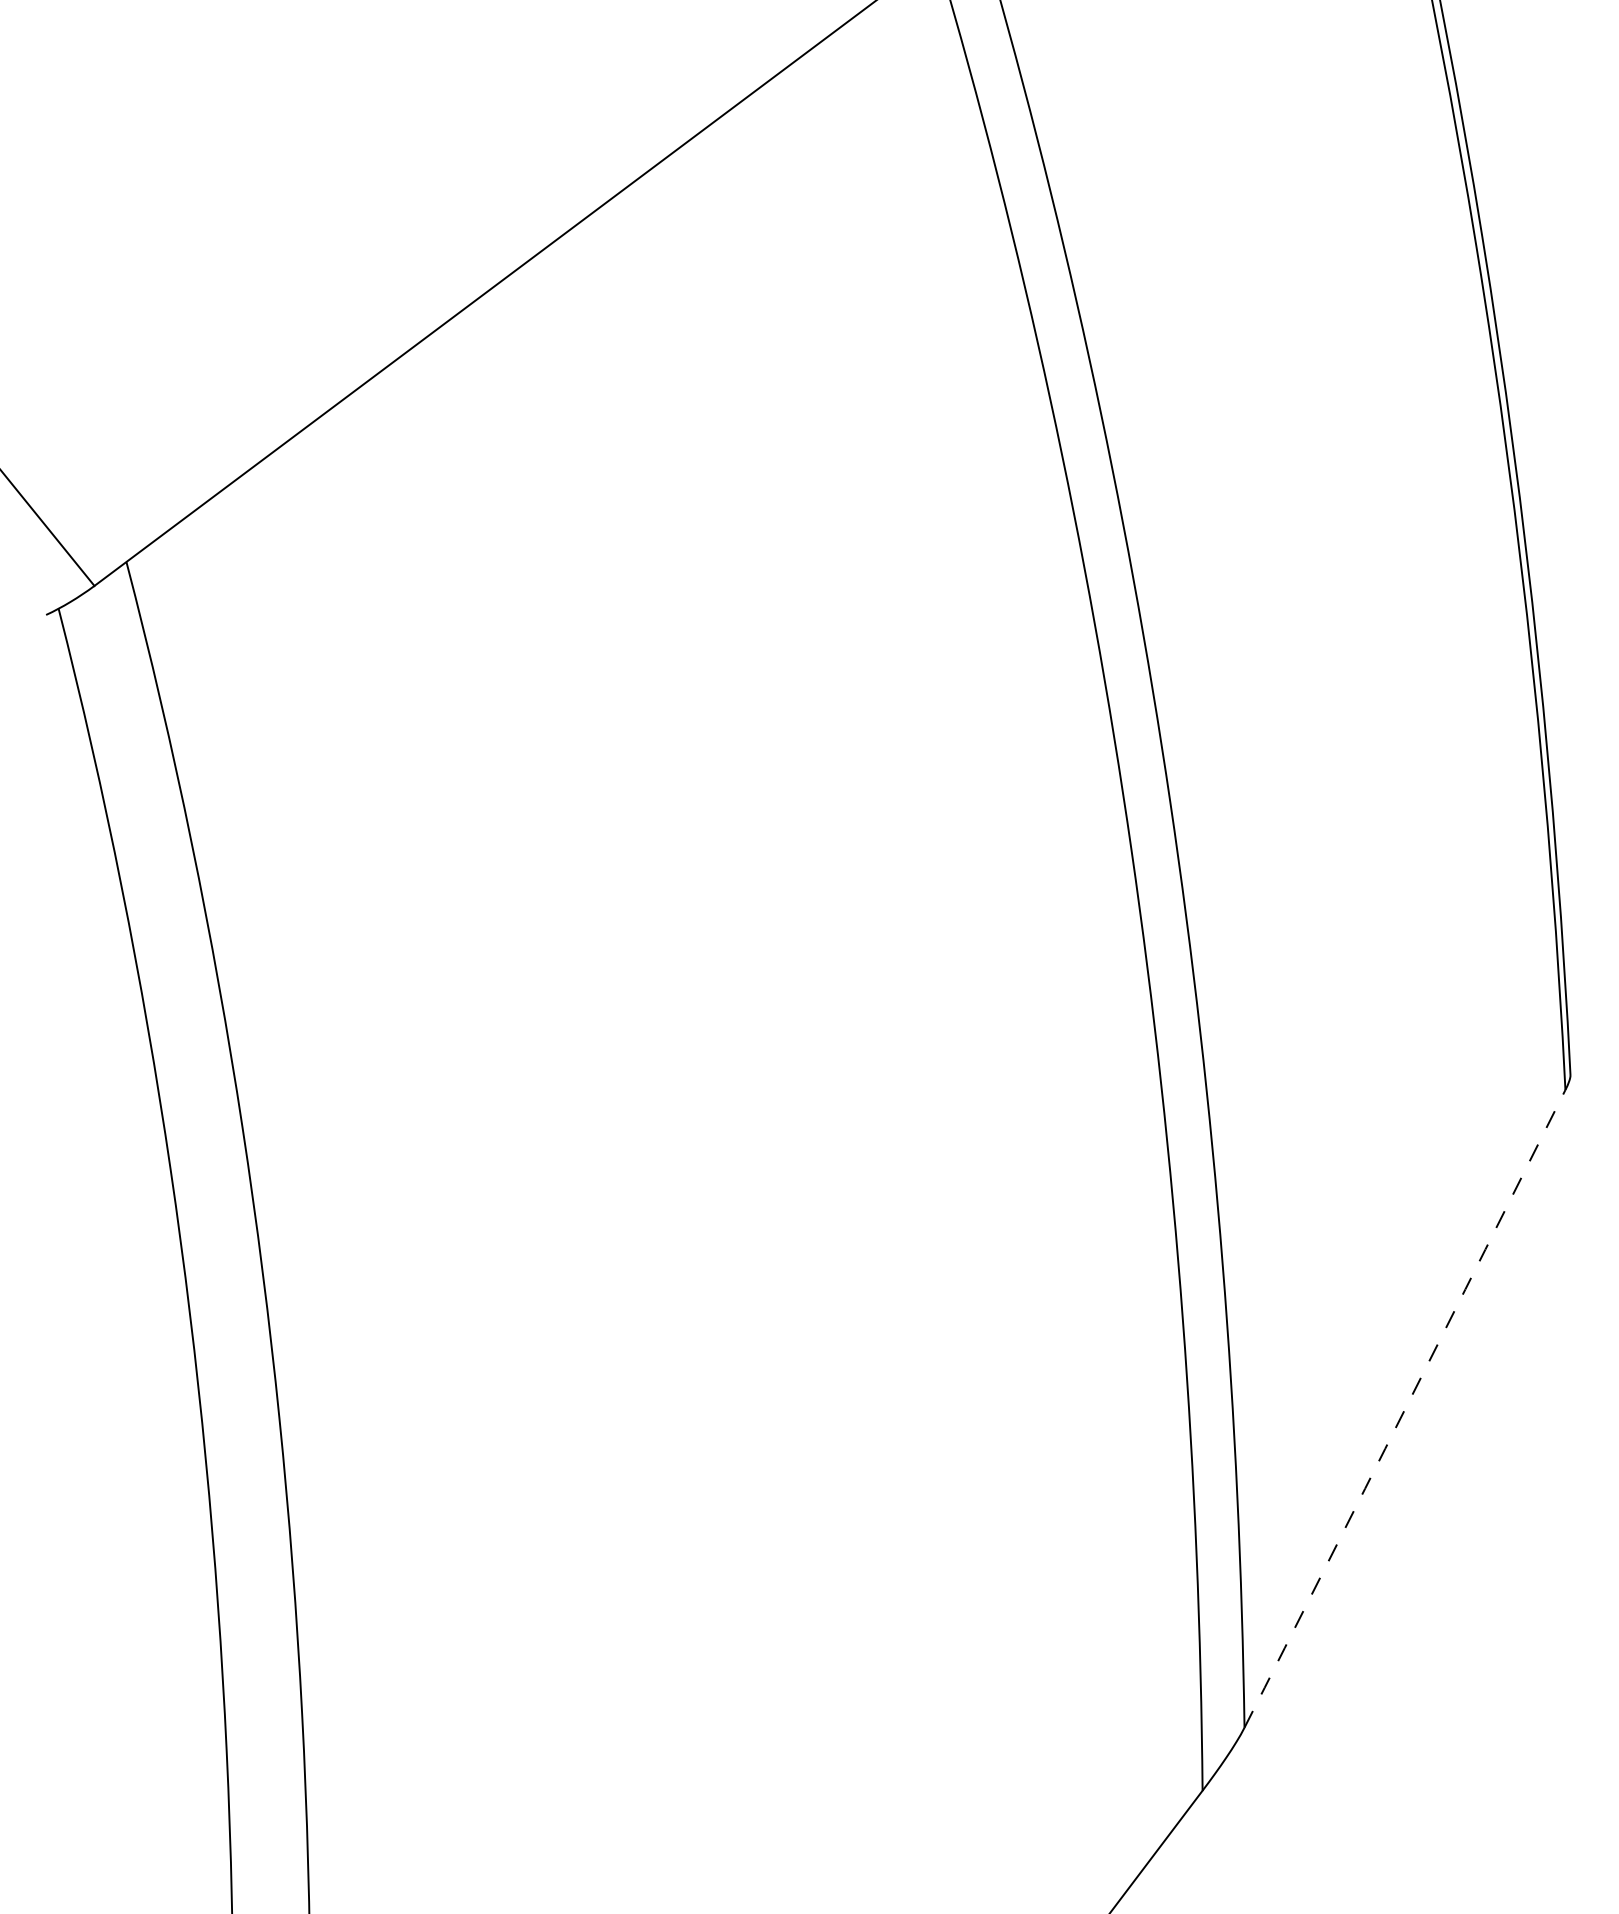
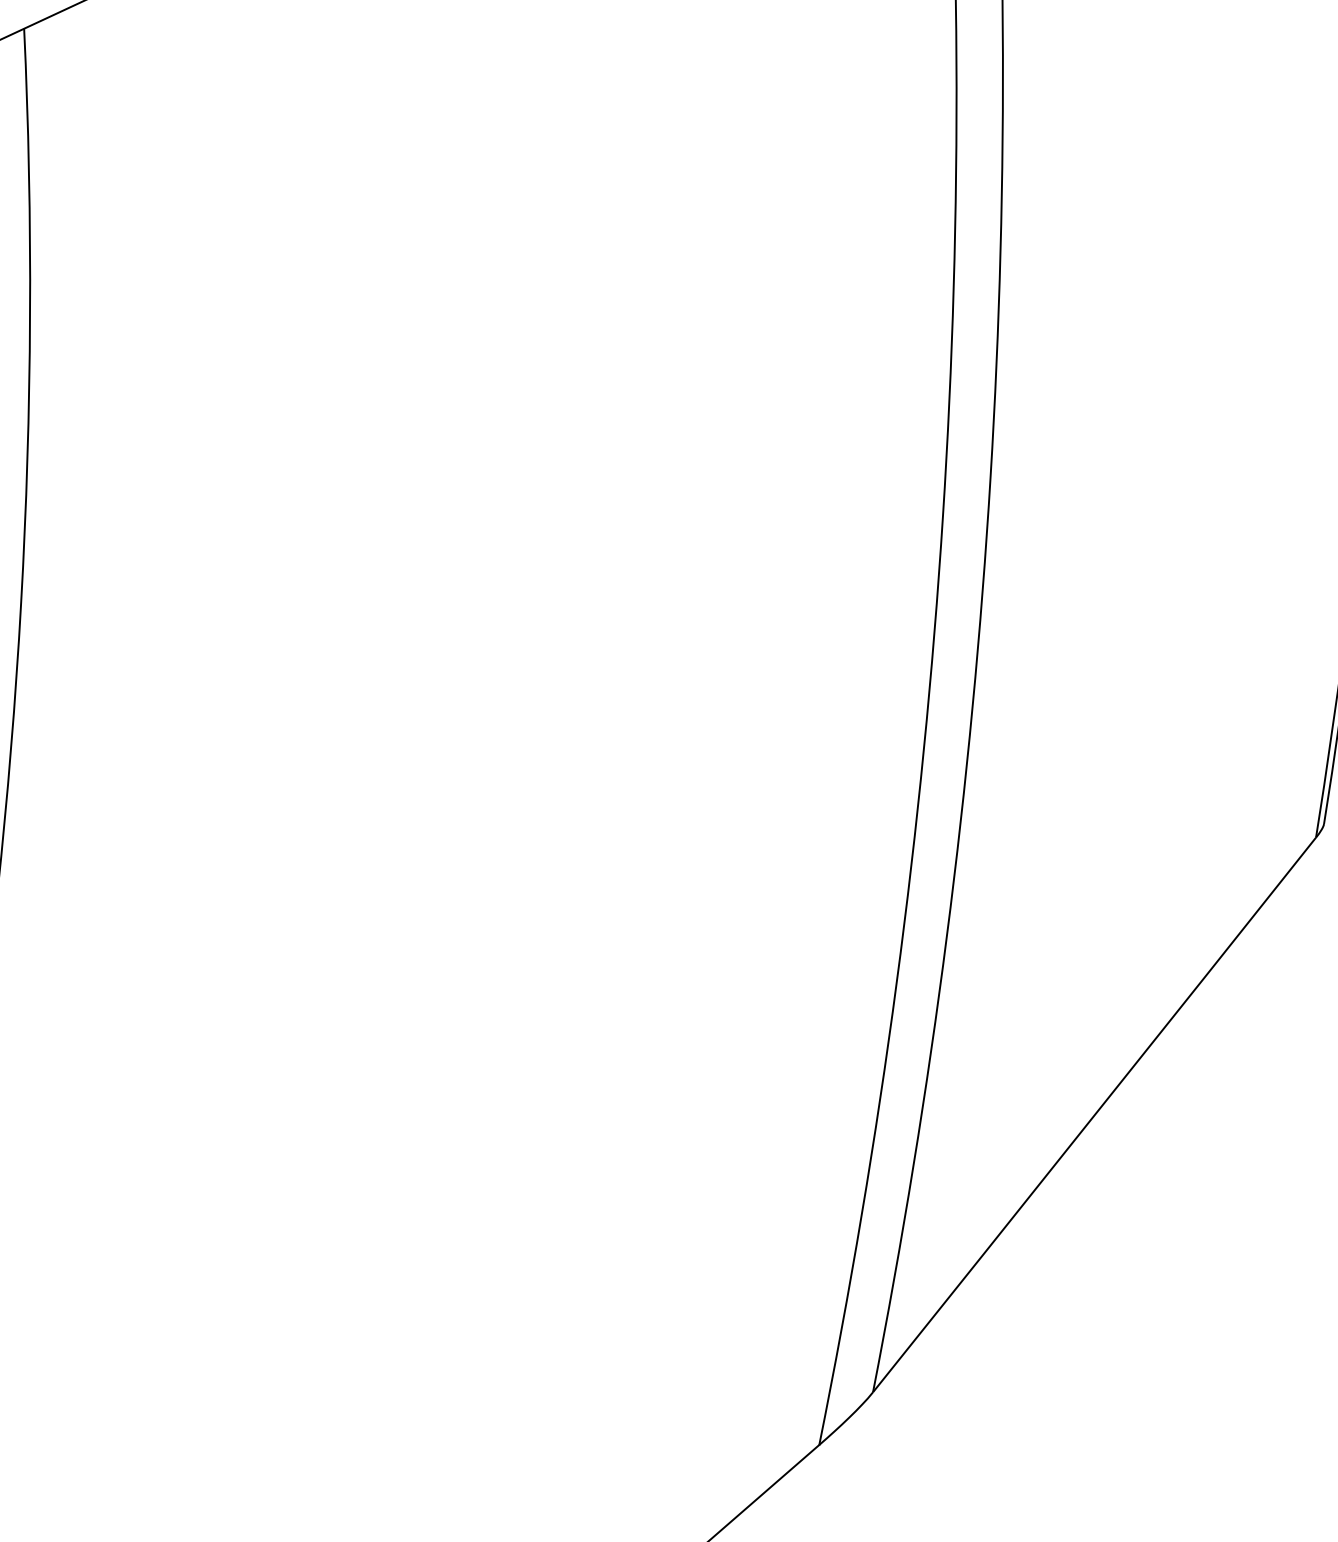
arc: (1405, 1409) -> (1094, 1115), dashed -> solid

